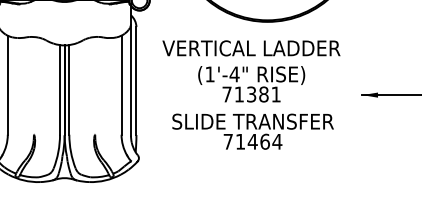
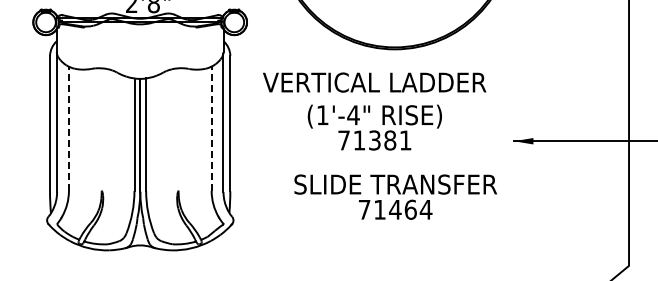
line: (7, 84) -> (68, 128), solid -> dashed
line: (121, 84) -> (211, 128), solid -> dashed
text: (252, 131) -> (395, 196), moved

